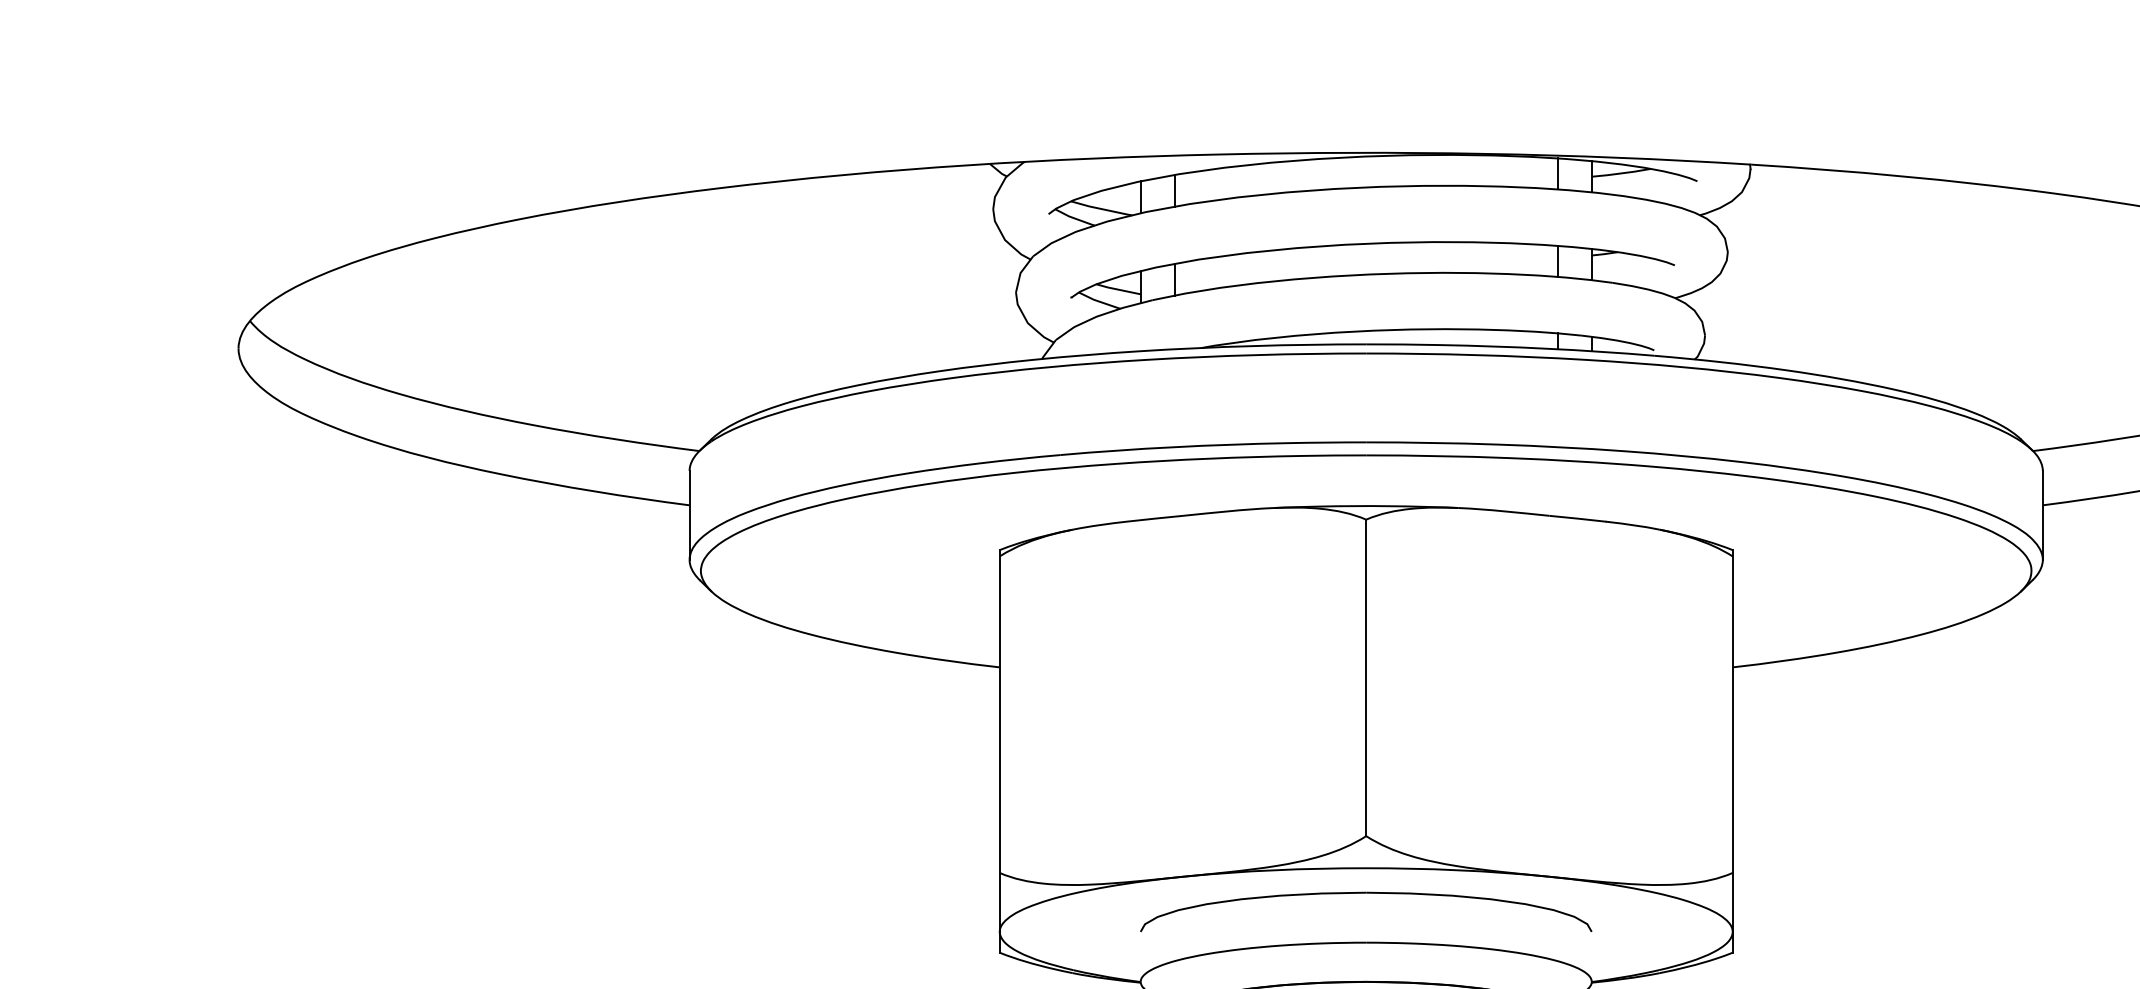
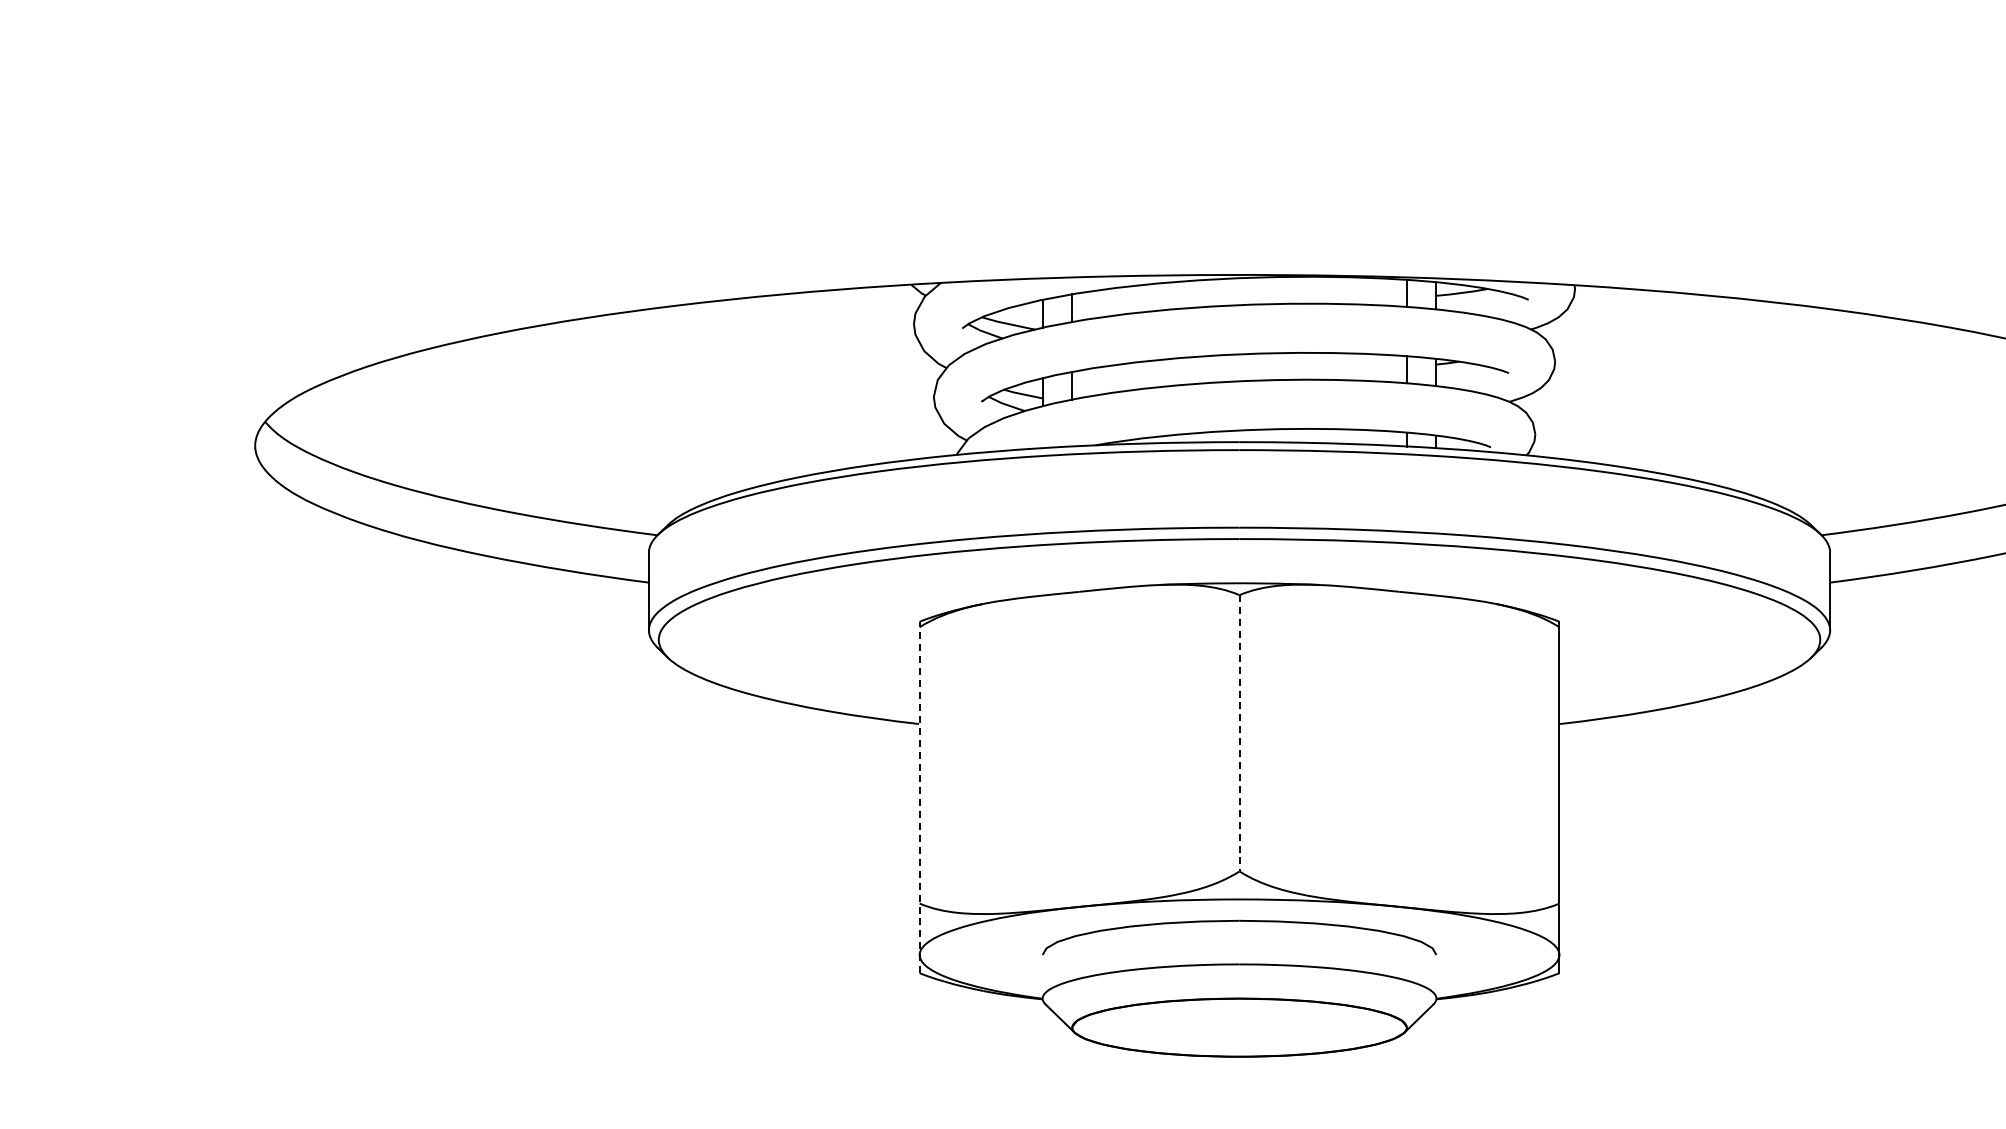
line: (1366, 678) -> (1239, 733), solid -> dashed
line: (999, 751) -> (919, 797), solid -> dashed

